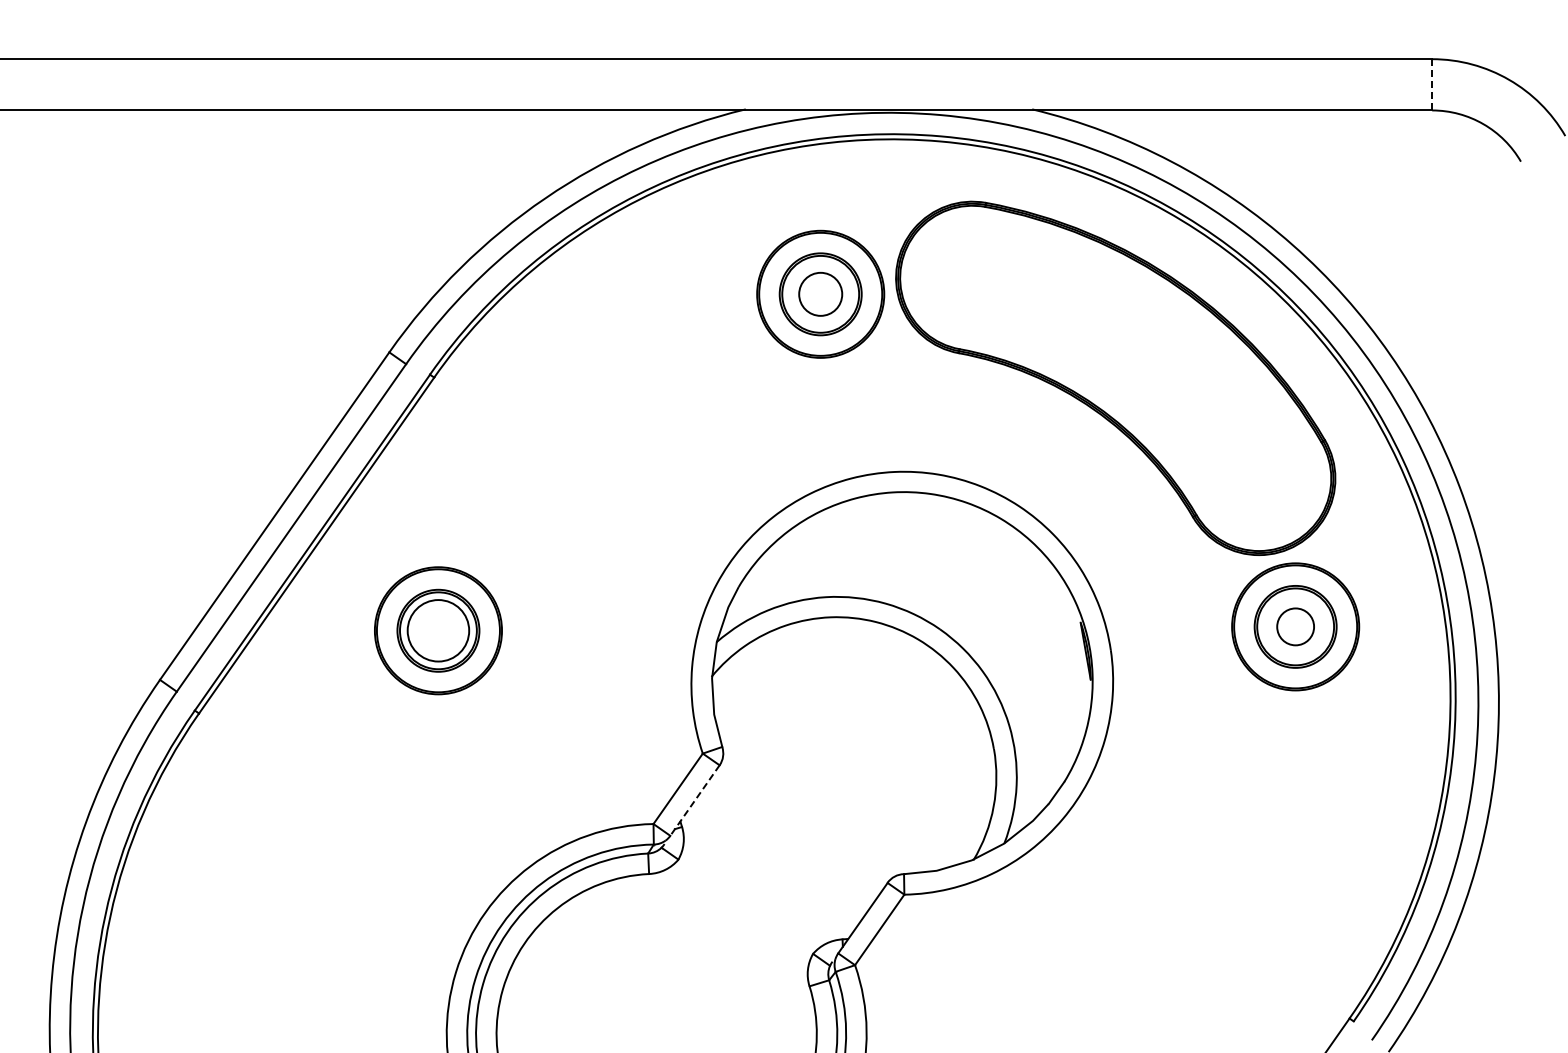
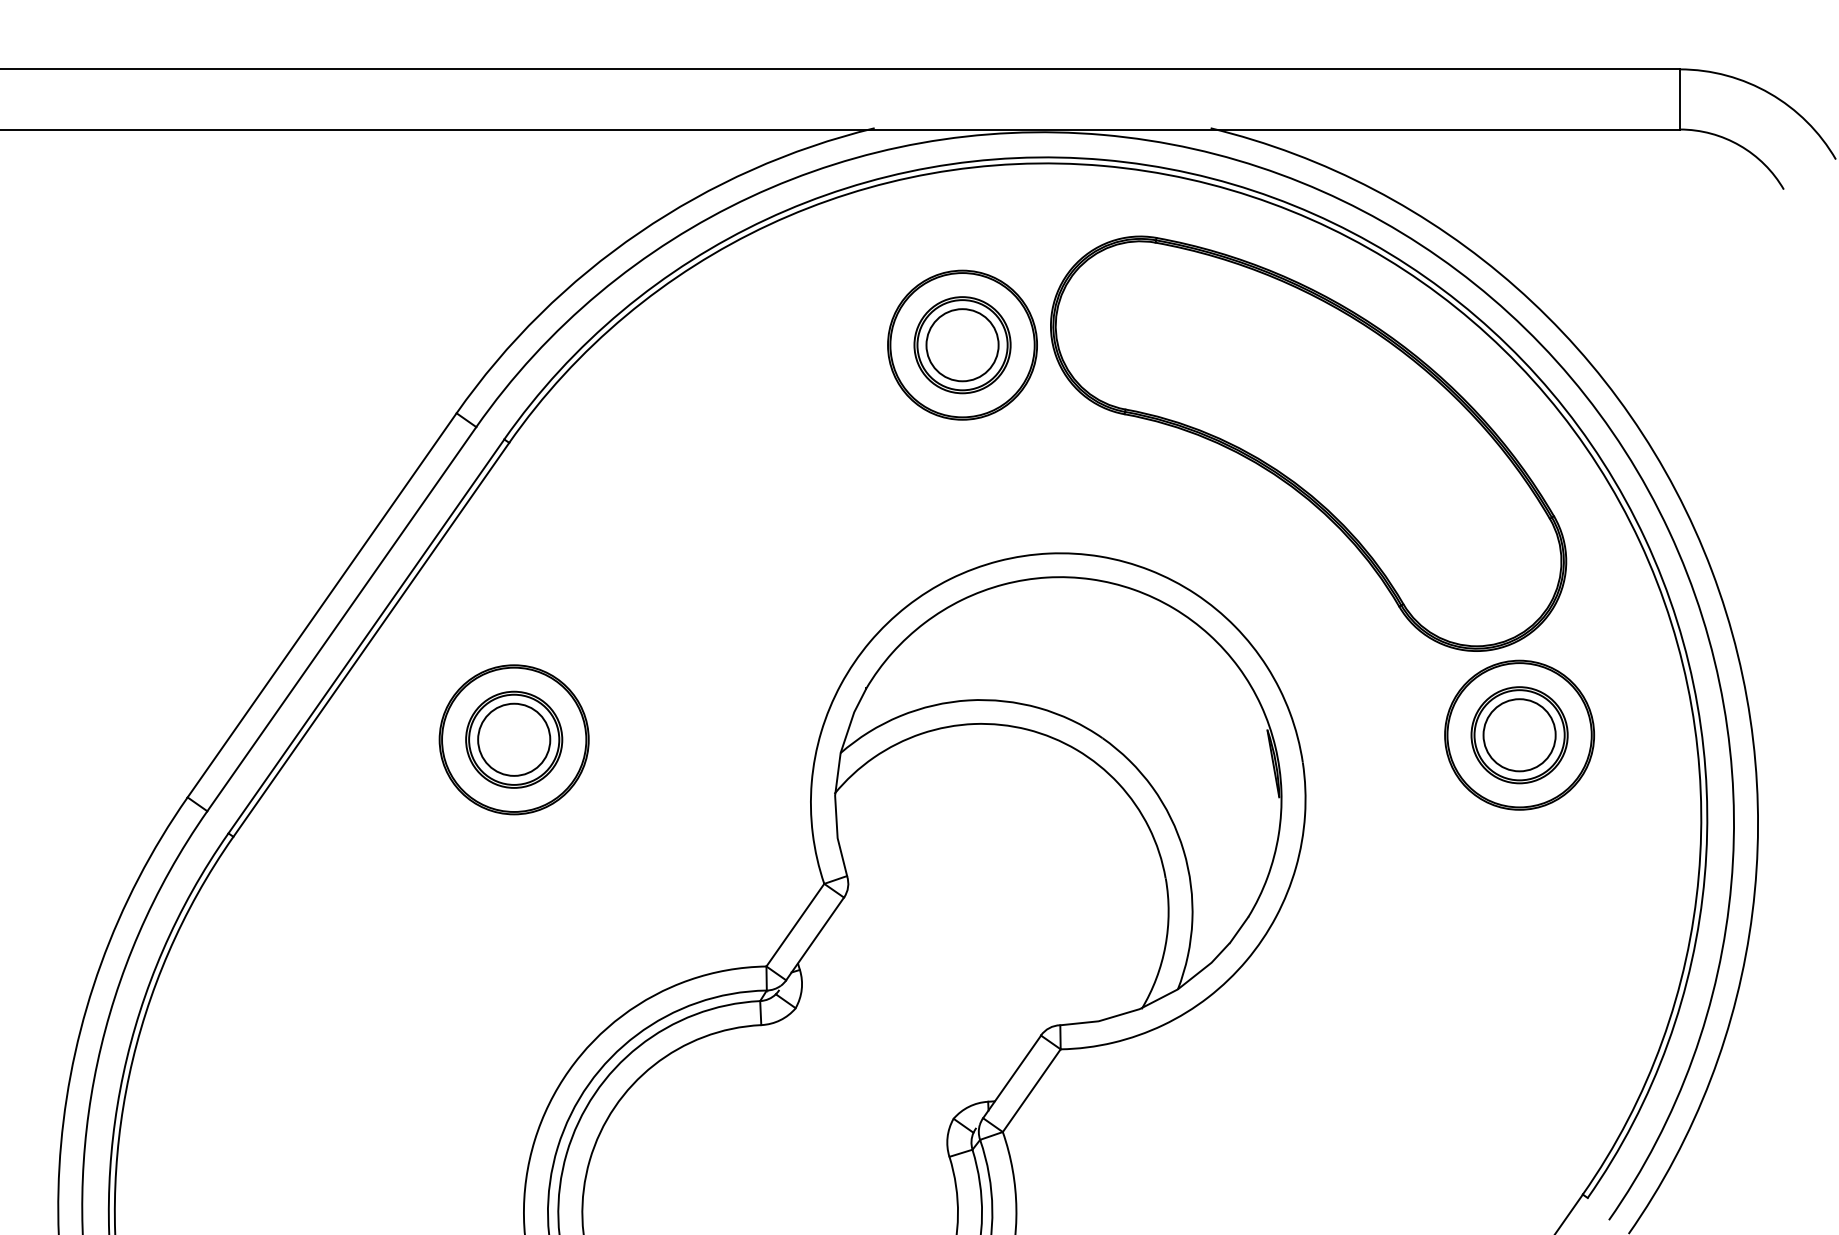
line: (1432, 84) -> (1680, 99), dashed -> solid
circle: (820, 294) -> (962, 345), size x1.43
circle: (1295, 626) -> (1519, 734), size x1.67
line: (694, 800) -> (814, 938), dashed -> solid

